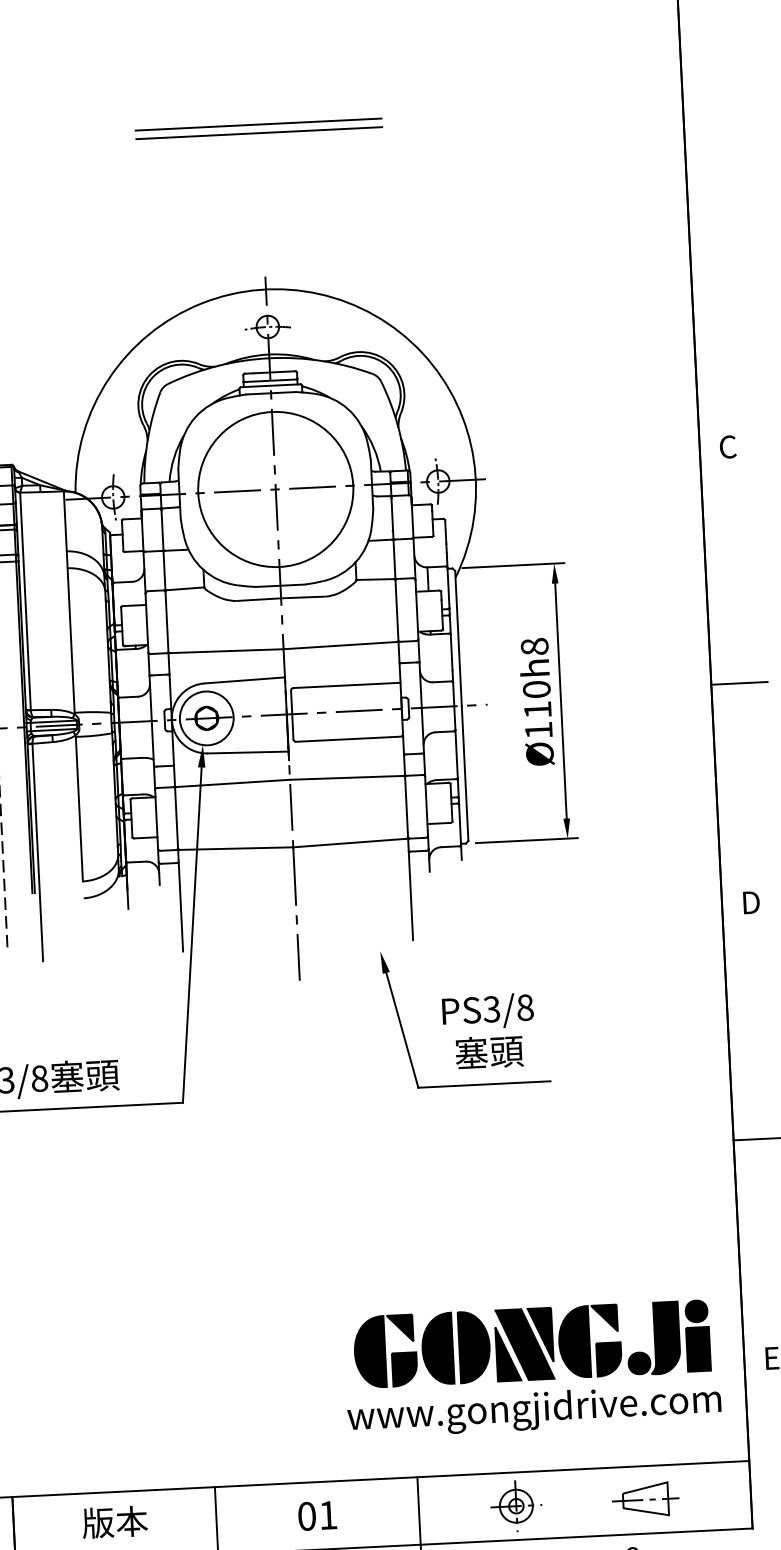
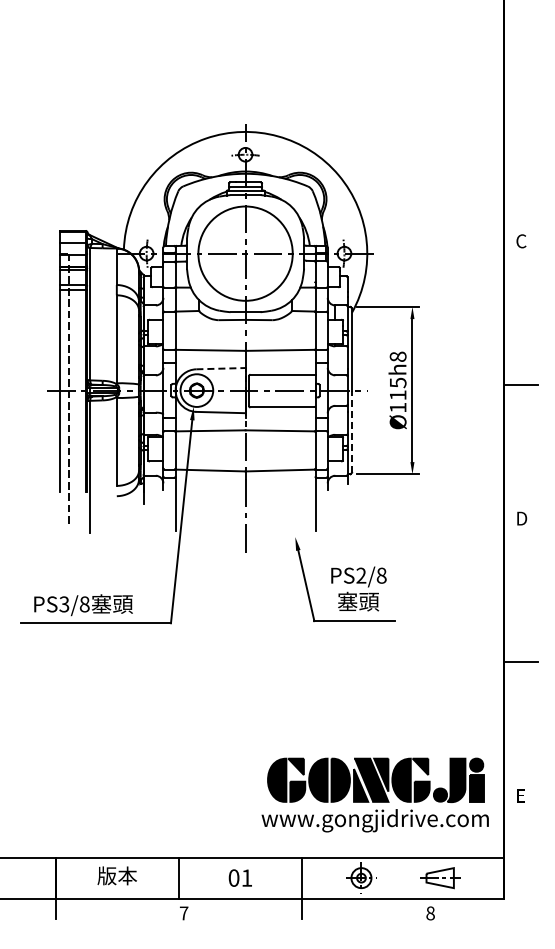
part: (258, 129) -> (245, 34), removed
line: (243, 680) -> (220, 368), solid -> dashed
text: (535, 688) -> (397, 382), Ø110h8 -> Ø115h8
line: (465, 773) -> (352, 431), solid -> dashed
text: (492, 1008) -> (361, 575), PS3/8 -> PS2/8

